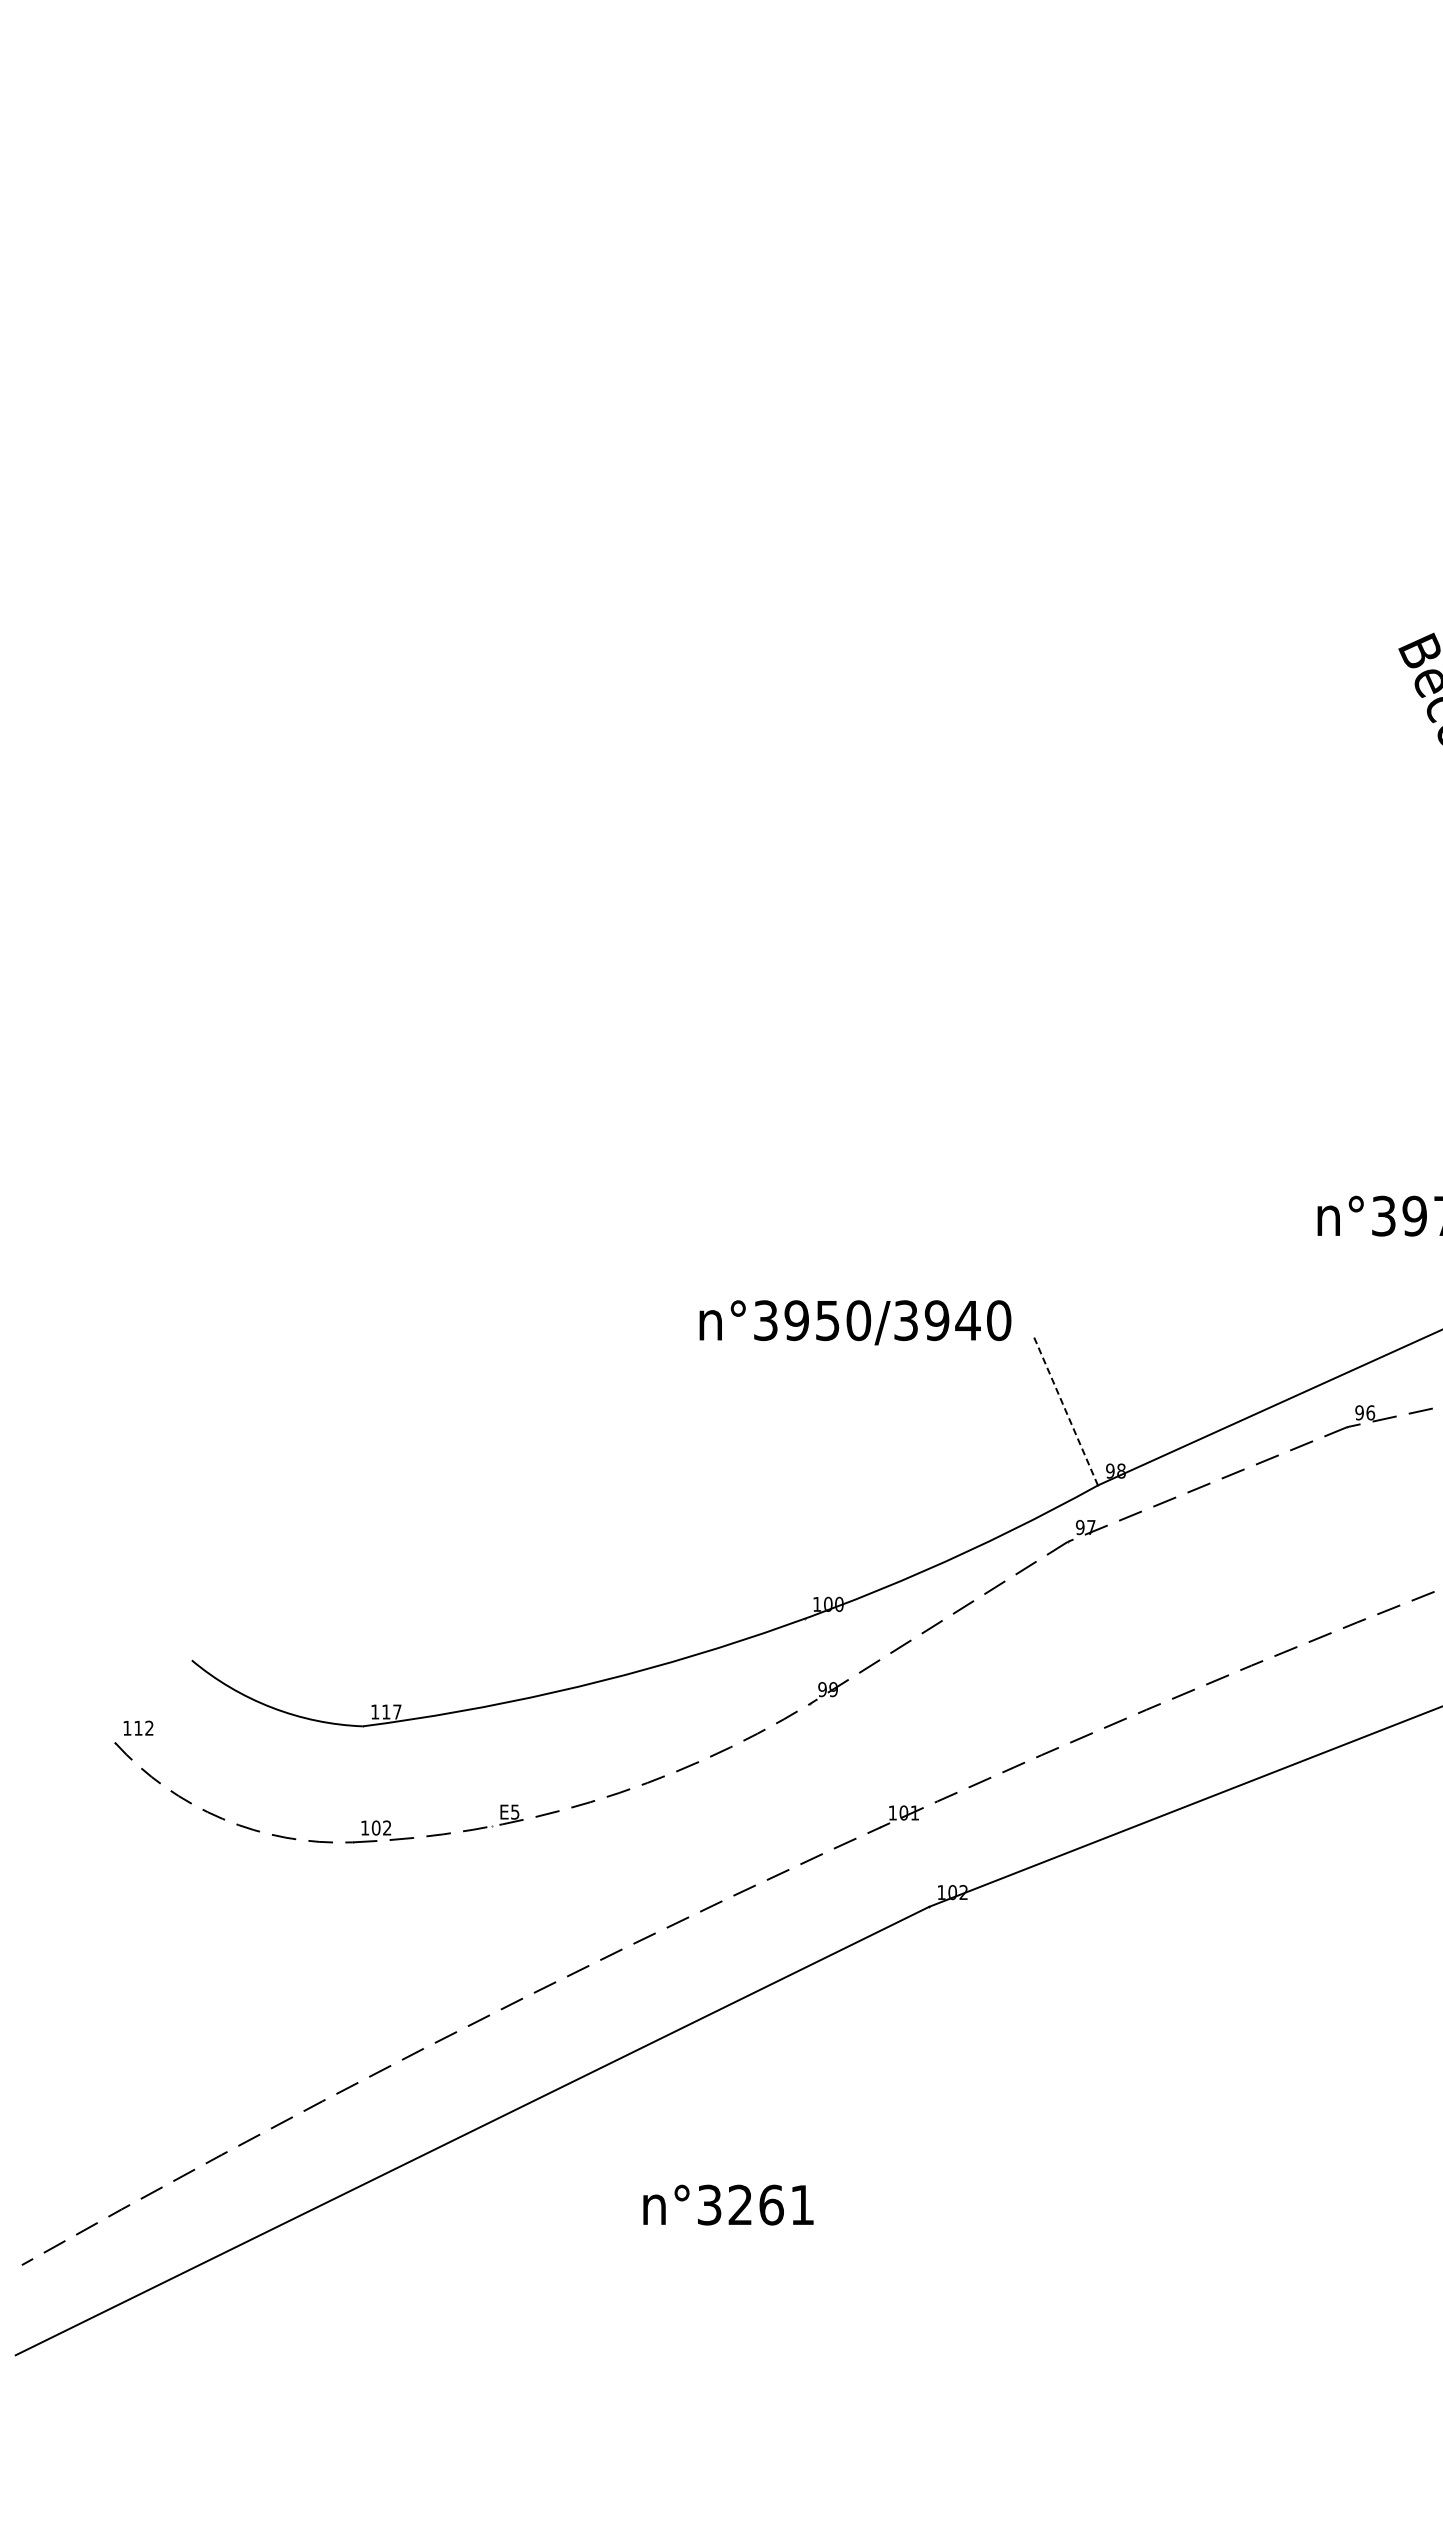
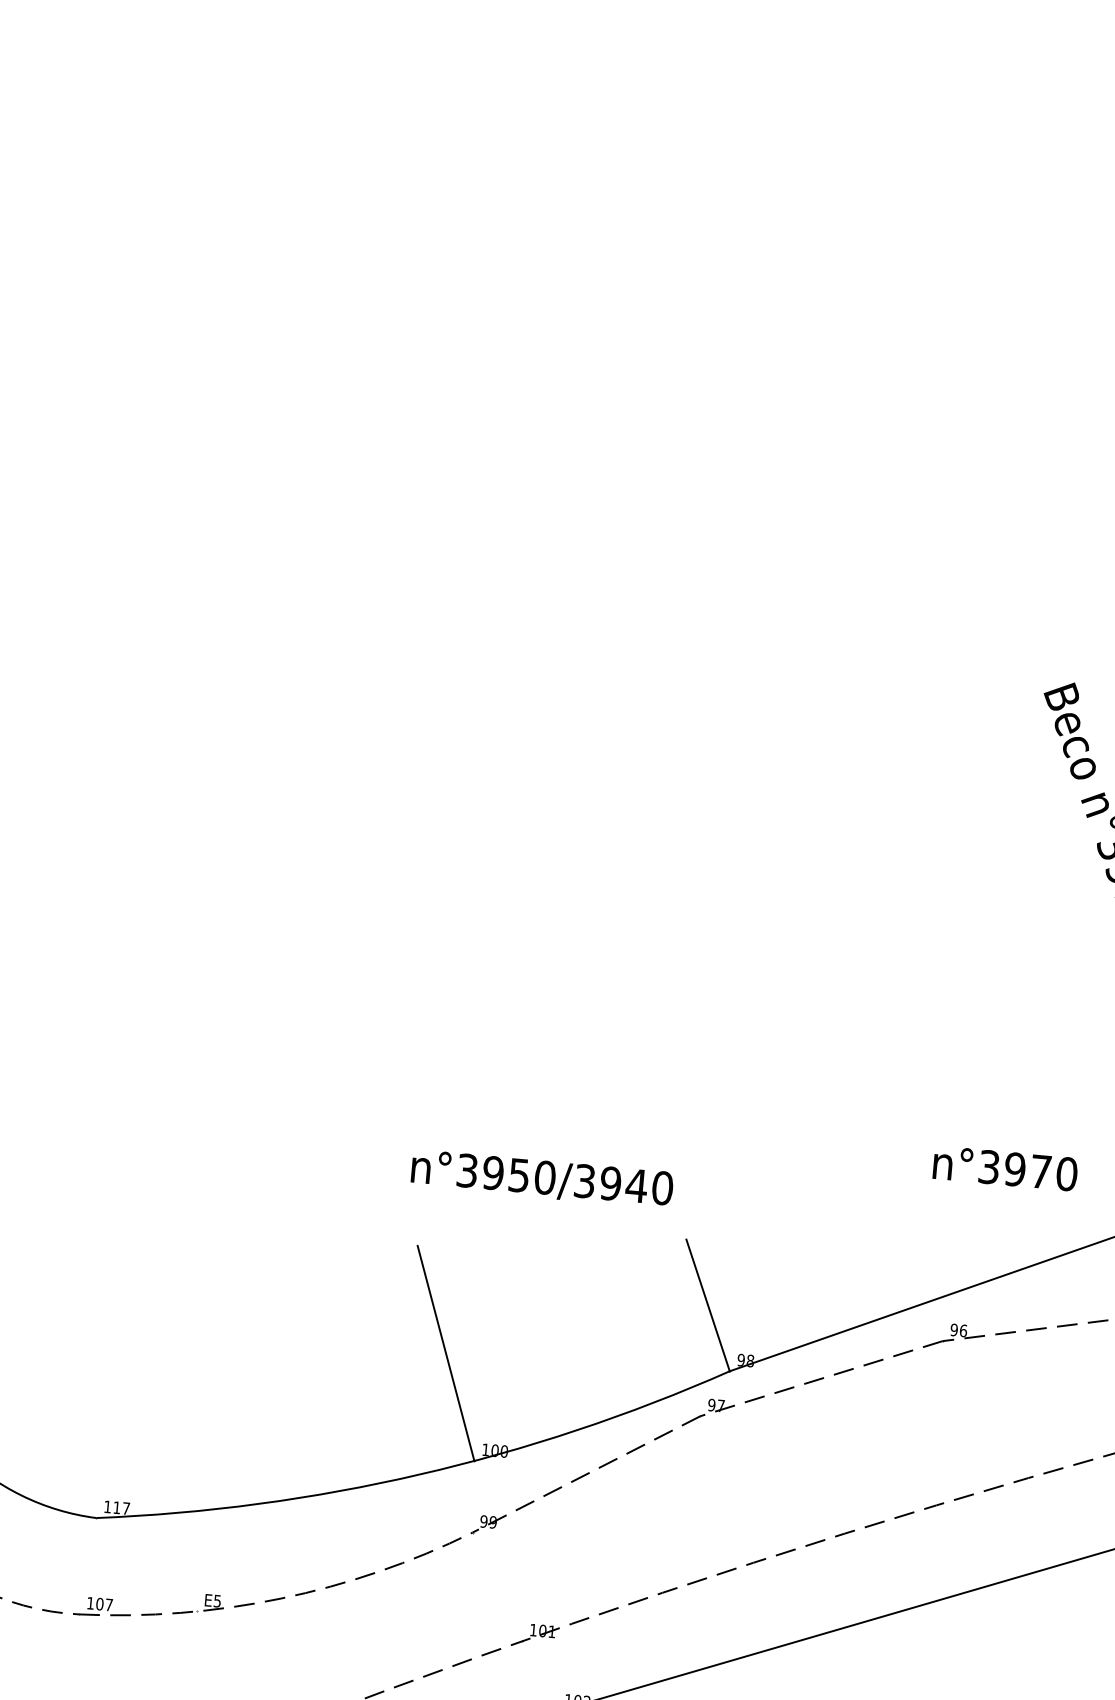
text: (855, 1322) -> (542, 1179), moved
line: (1065, 1409) -> (708, 1305), dashed -> solid
line: (759, 1493) -> (445, 1352), added
text: (387, 1827) -> (109, 1604), 102 -> 107

